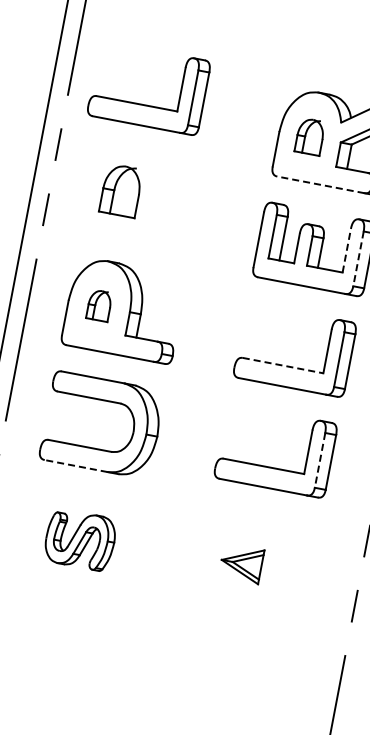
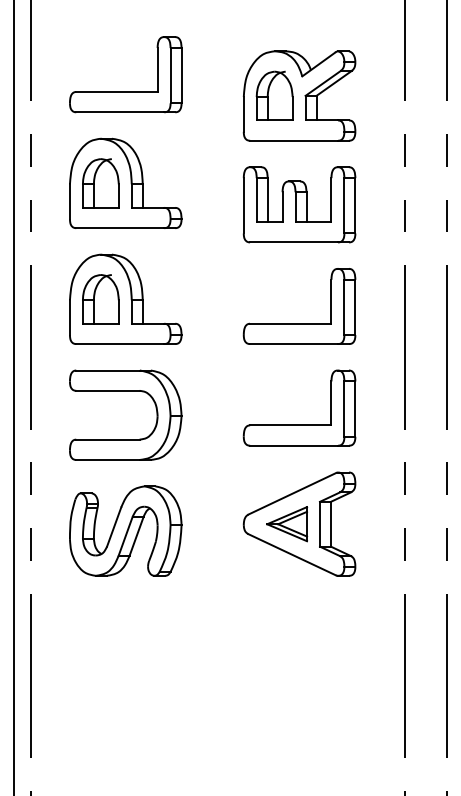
part: (145, 104) -> (125, 91), moved
part: (310, 136) -> (274, 95), size x1.43
line: (321, 184) -> (294, 140), dashed -> solid
part: (145, 194) -> (125, 182), added
line: (346, 251) -> (331, 200), dashed -> solid
line: (358, 258) -> (344, 205), dashed -> solid
part: (99, 305) -> (100, 299), size x1.67
line: (282, 365) -> (290, 323), dashed -> solid
line: (320, 460) -> (344, 409), dashed -> solid
line: (76, 465) -> (108, 459), dashed -> solid
part: (80, 539) -> (125, 530), size x1.67
part: (253, 565) -> (299, 523), added

